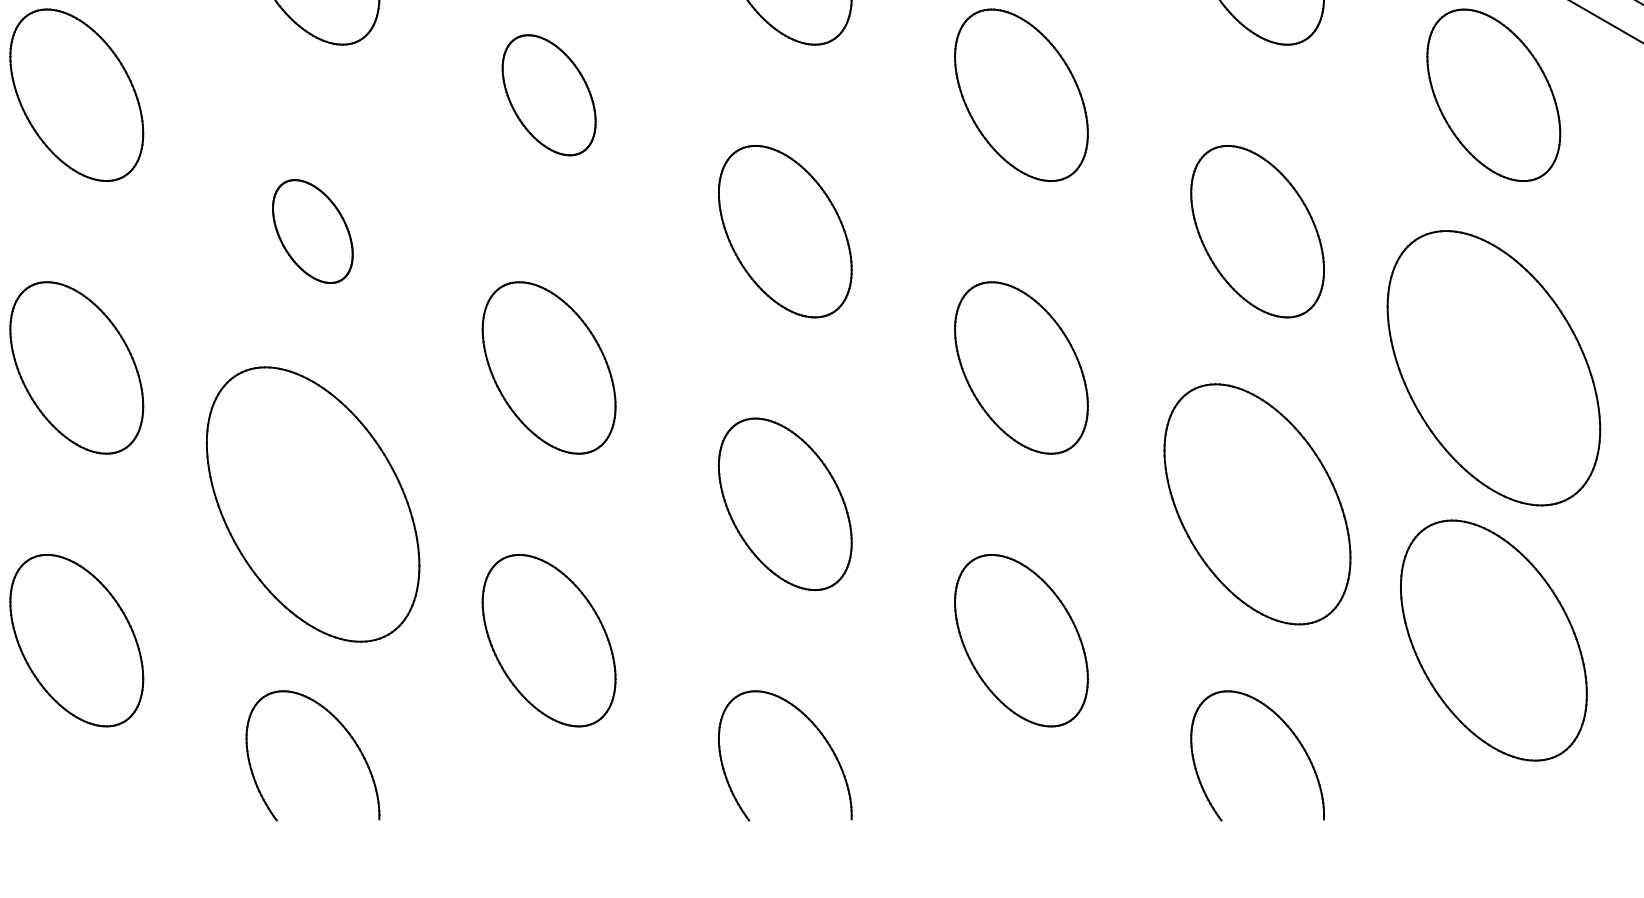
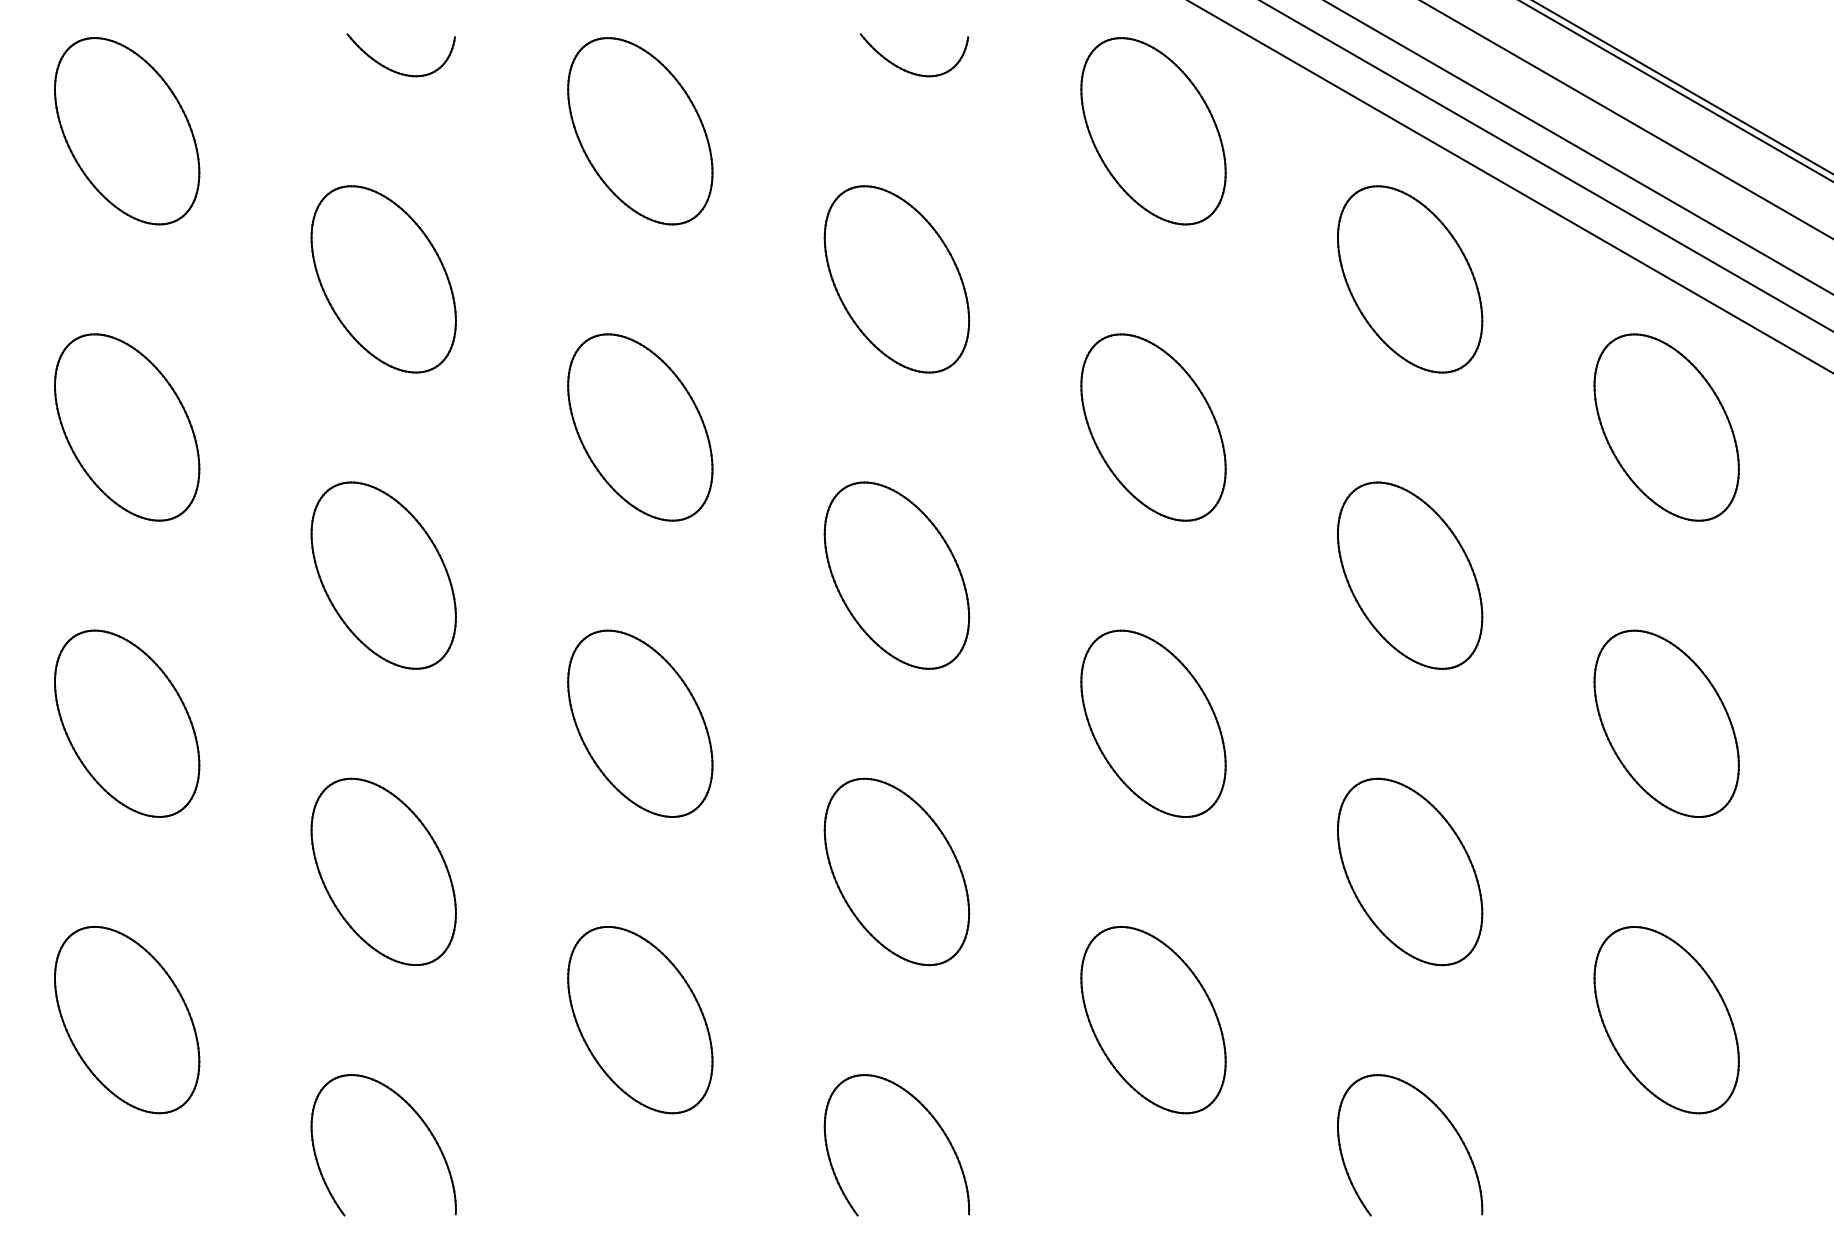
part: (549, 95) -> (640, 427), size x1.43
part: (312, 231) -> (383, 575), size x1.67
part: (1493, 367) -> (1666, 723), size x0.62
part: (312, 503) -> (383, 871), size x0.62
part: (1257, 503) -> (1410, 871), size x0.71
part: (1493, 641) -> (1666, 1020), size x0.71

